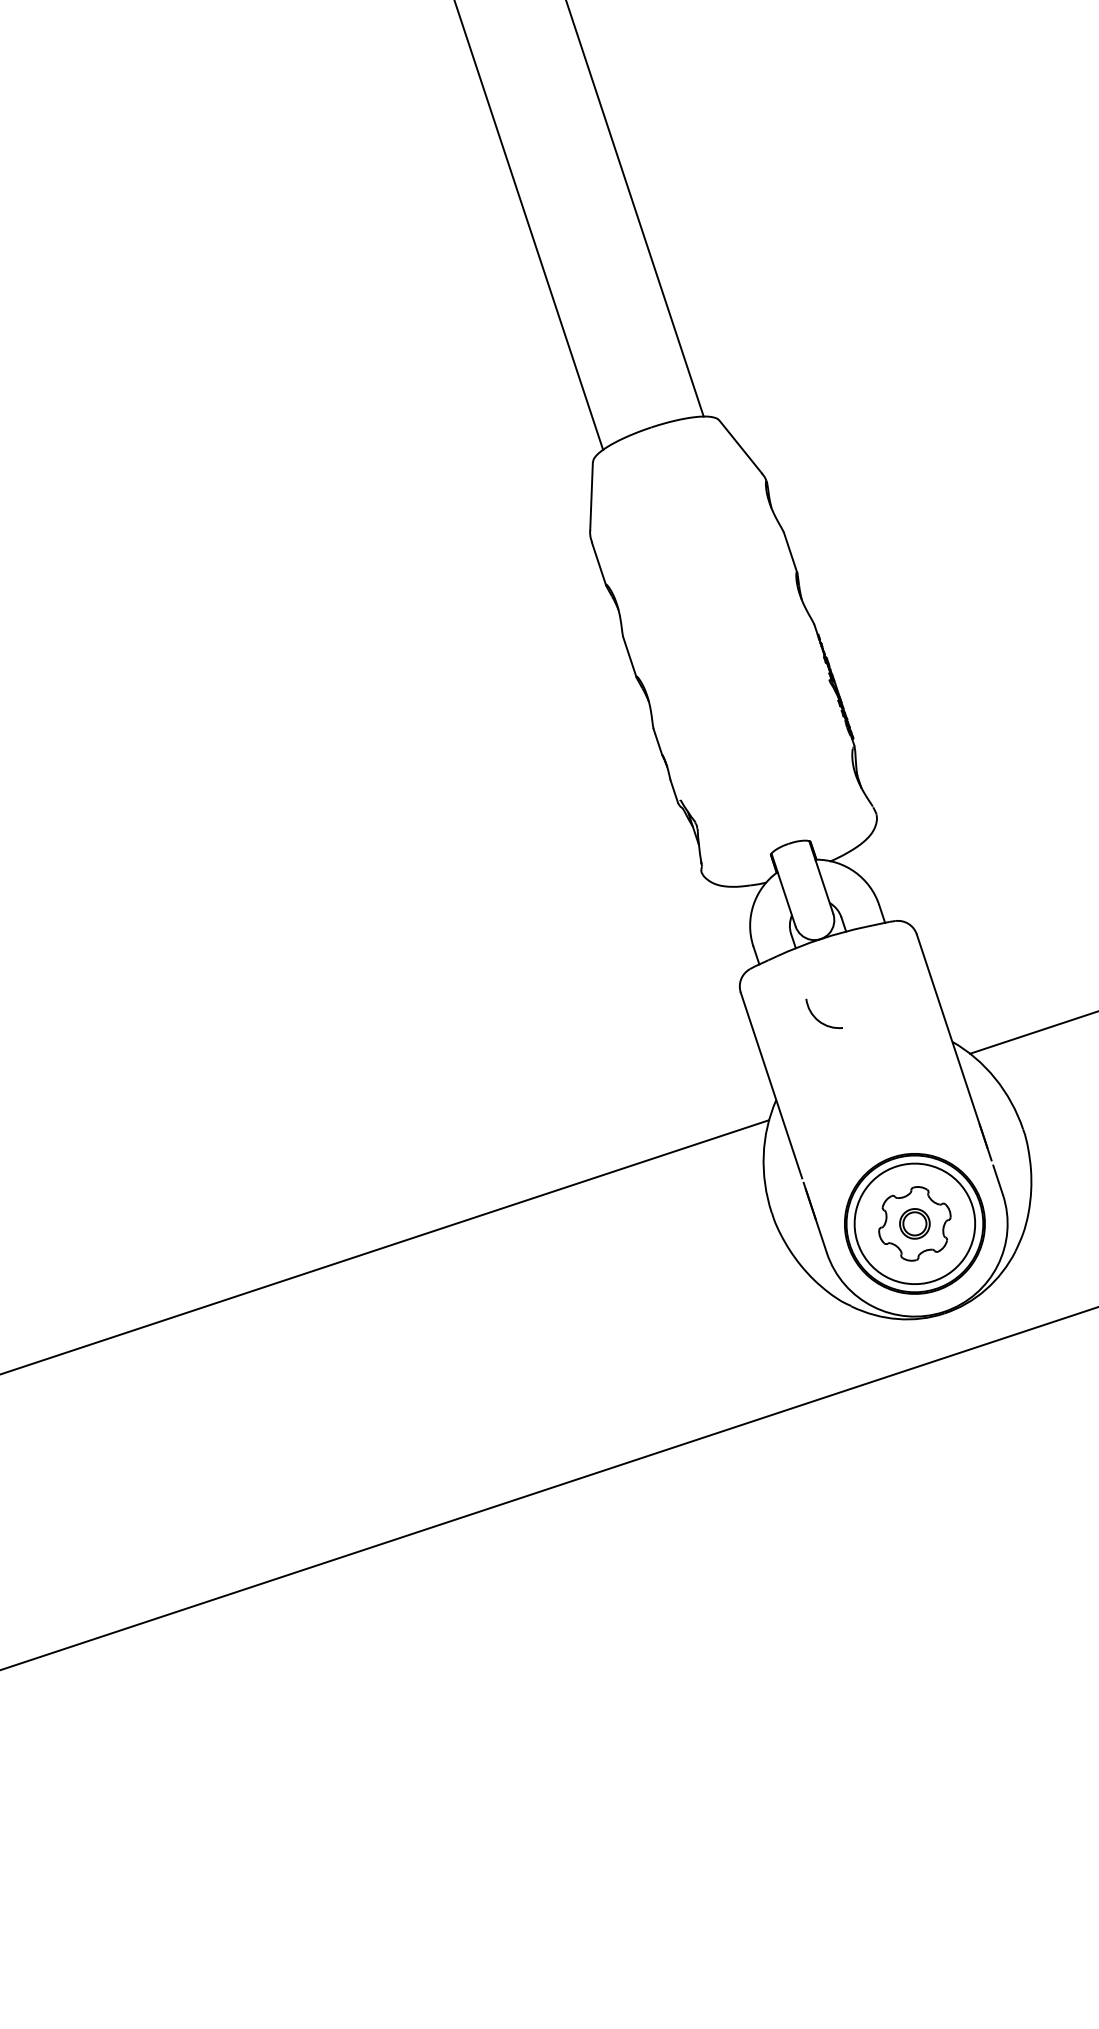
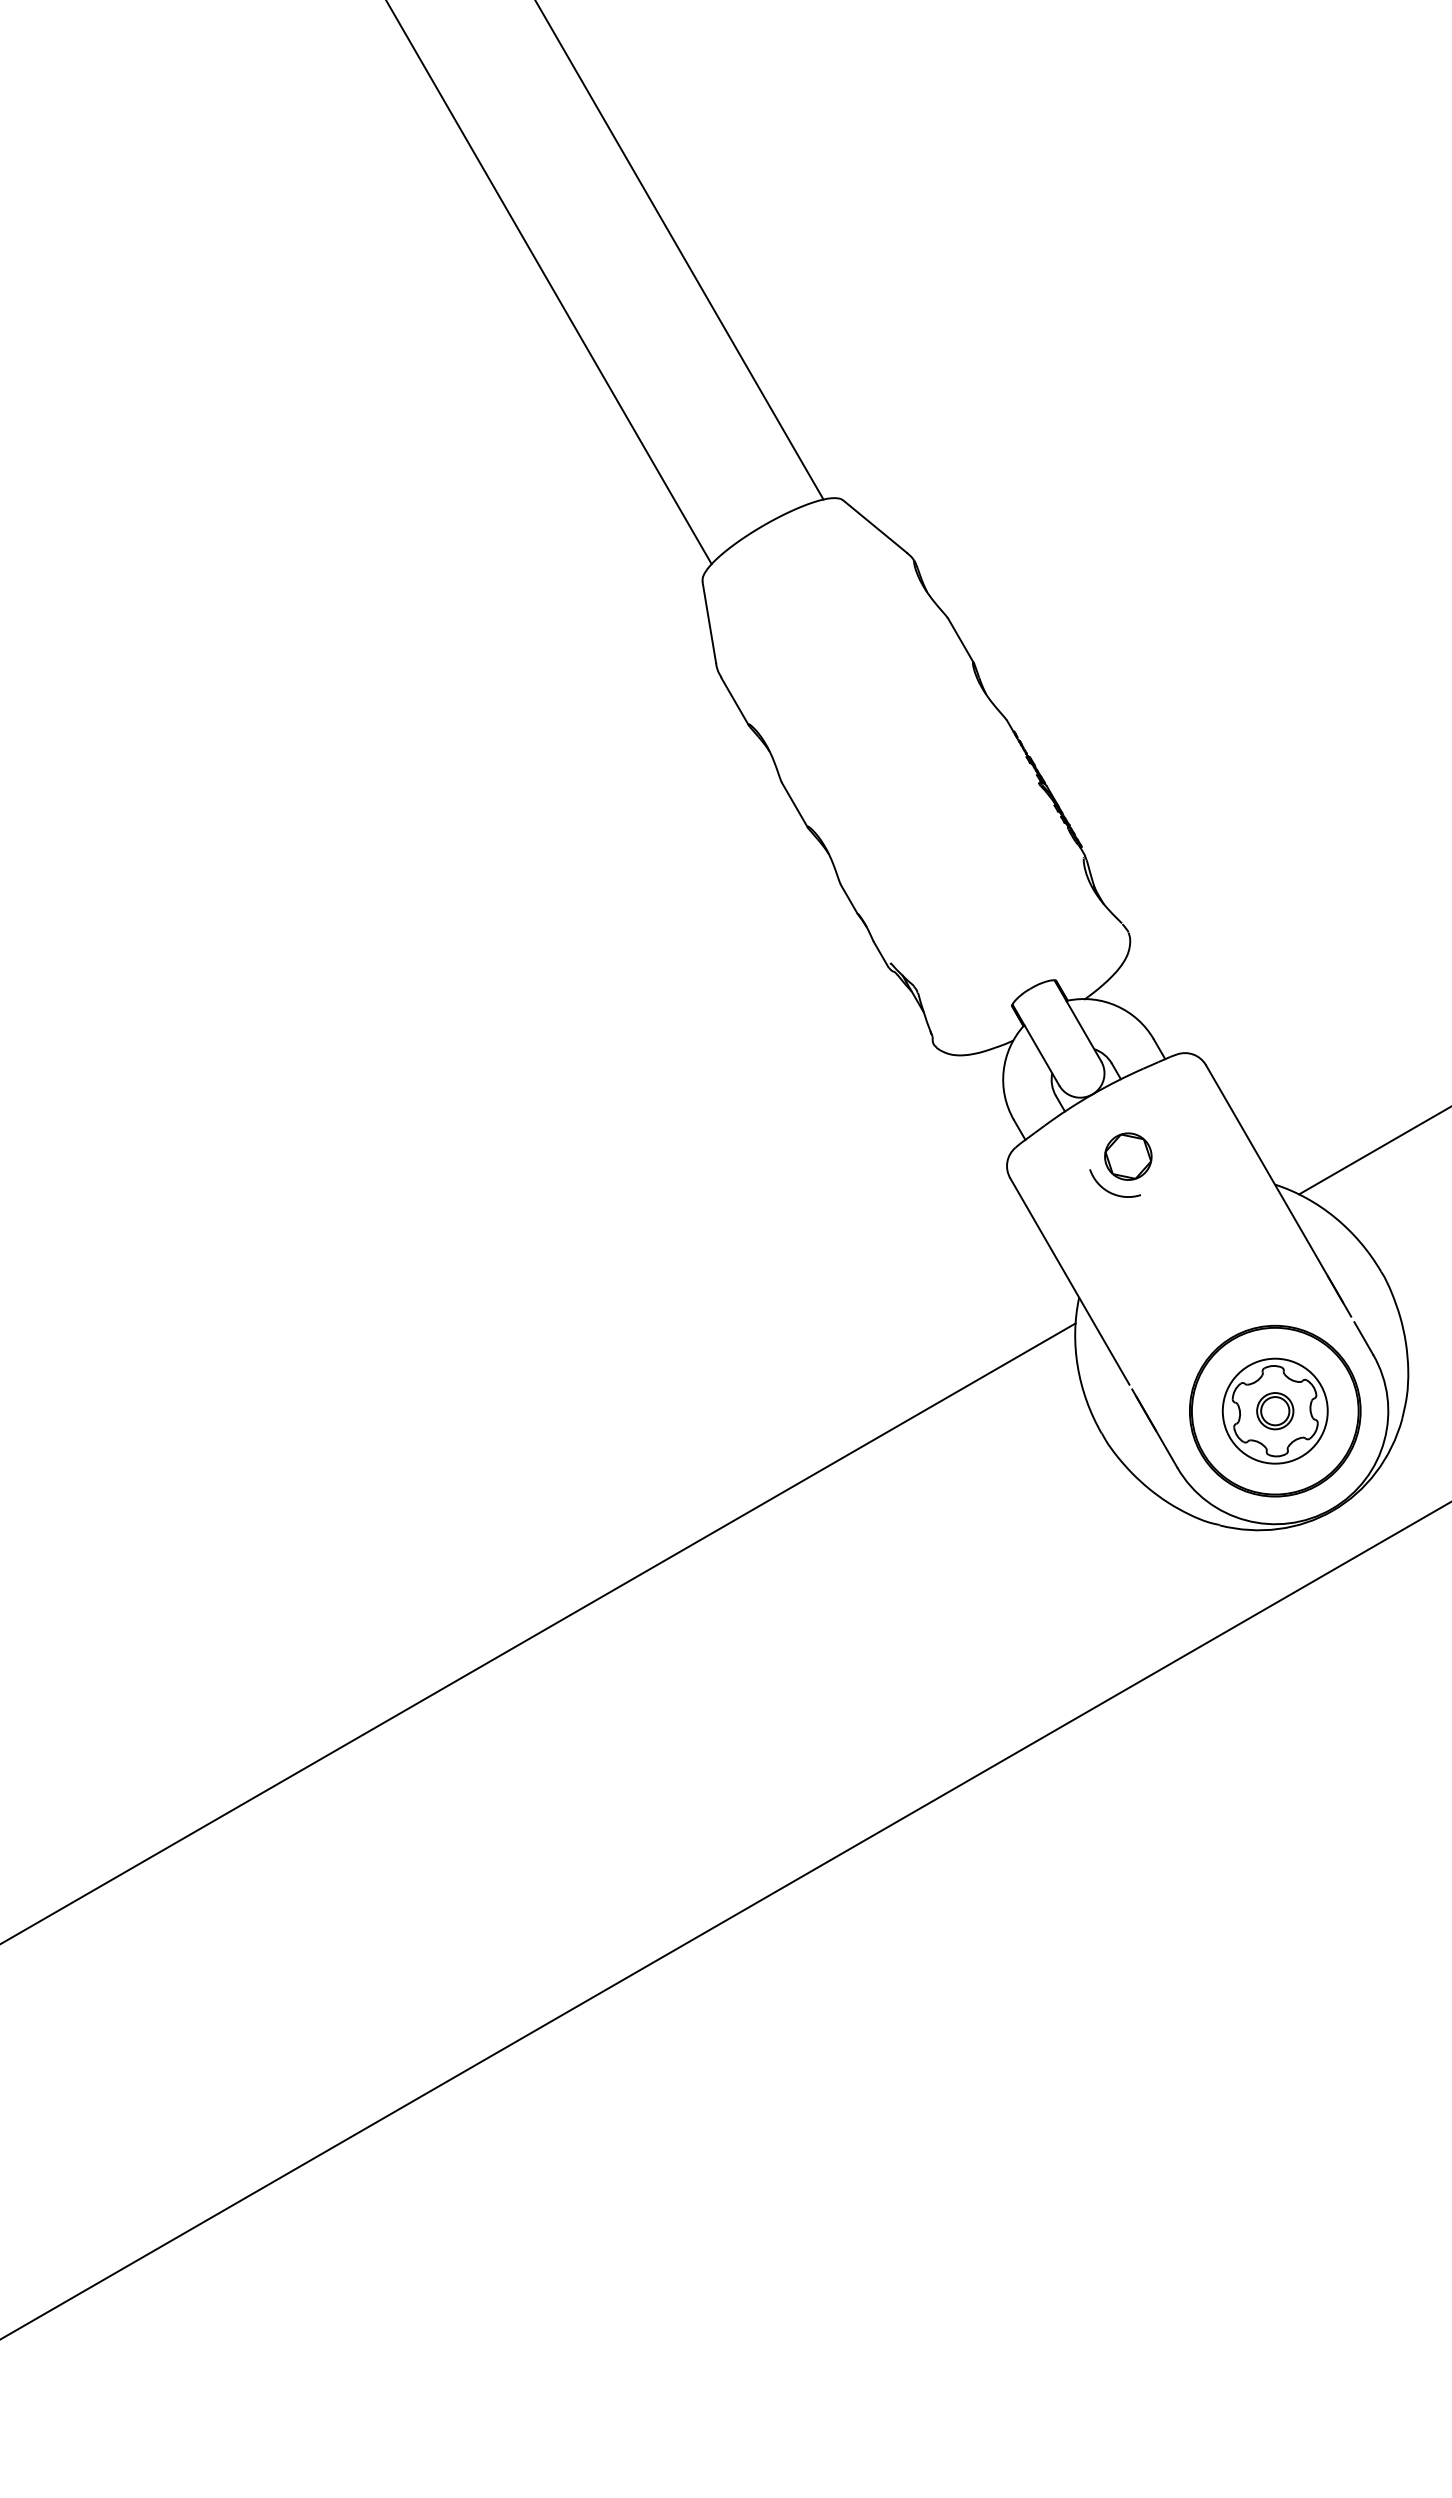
part: (839, 994) -> (1128, 1156), added
circle: (914, 1223) -> (1274, 1410), size x0.71

